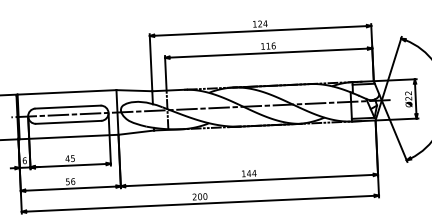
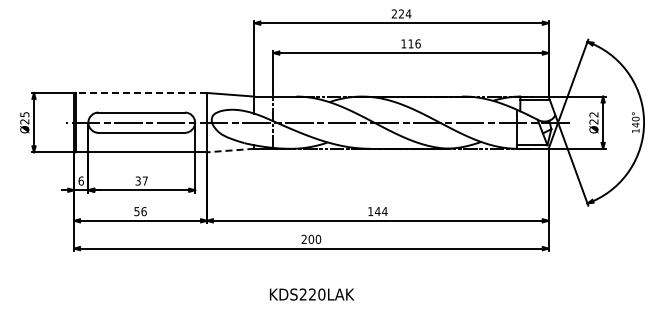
text: (254, 23) -> (393, 13), 124 -> 224
line: (67, 92) -> (141, 92), solid -> dashed
line: (136, 132) -> (230, 150), solid -> dashed
text: (70, 158) -> (141, 180), 45 -> 37

